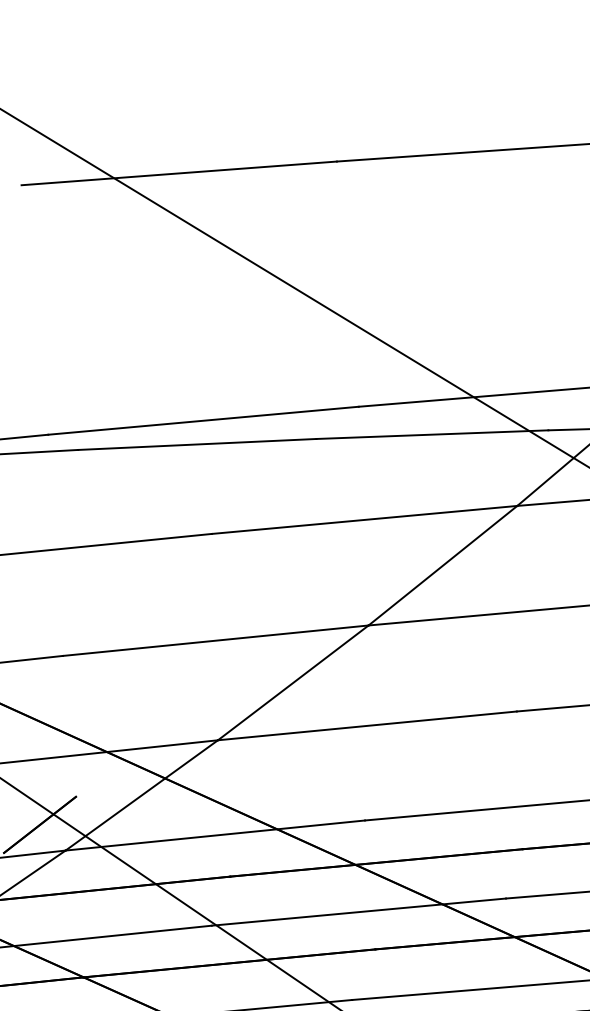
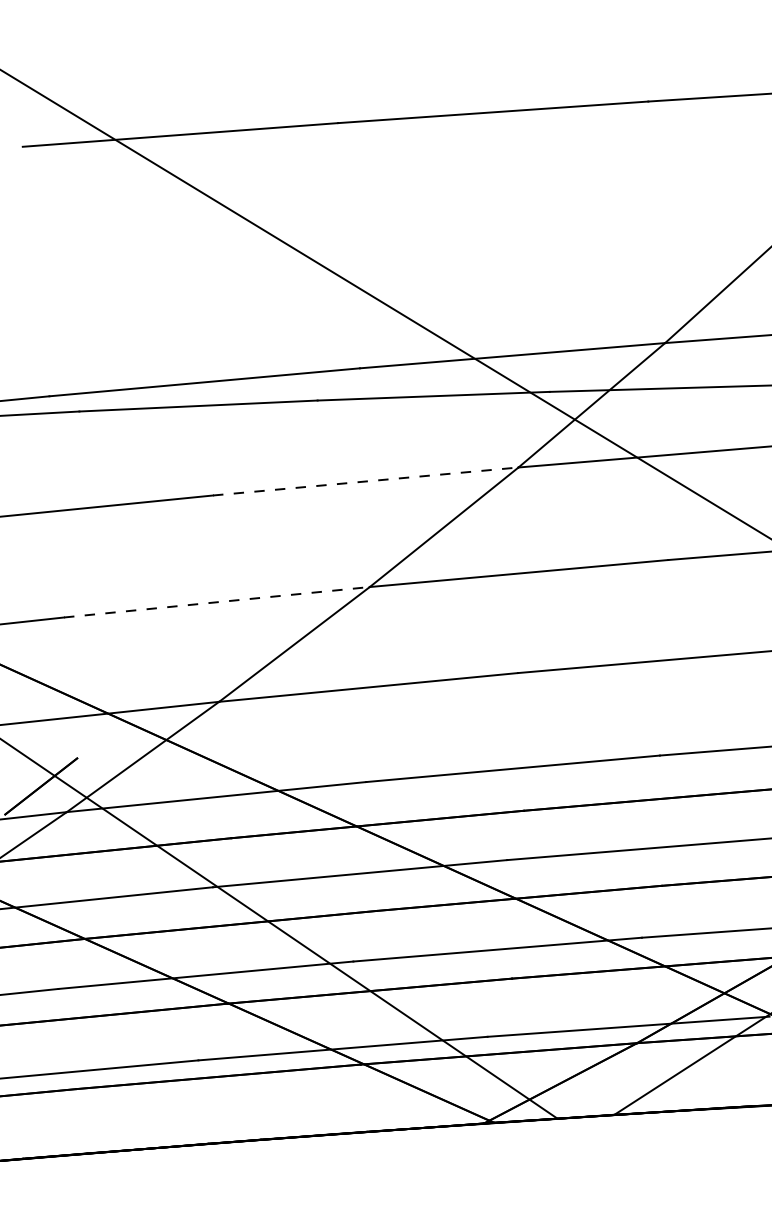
line: (365, 519) -> (366, 481), solid -> dashed
line: (215, 640) -> (216, 602), solid -> dashed

